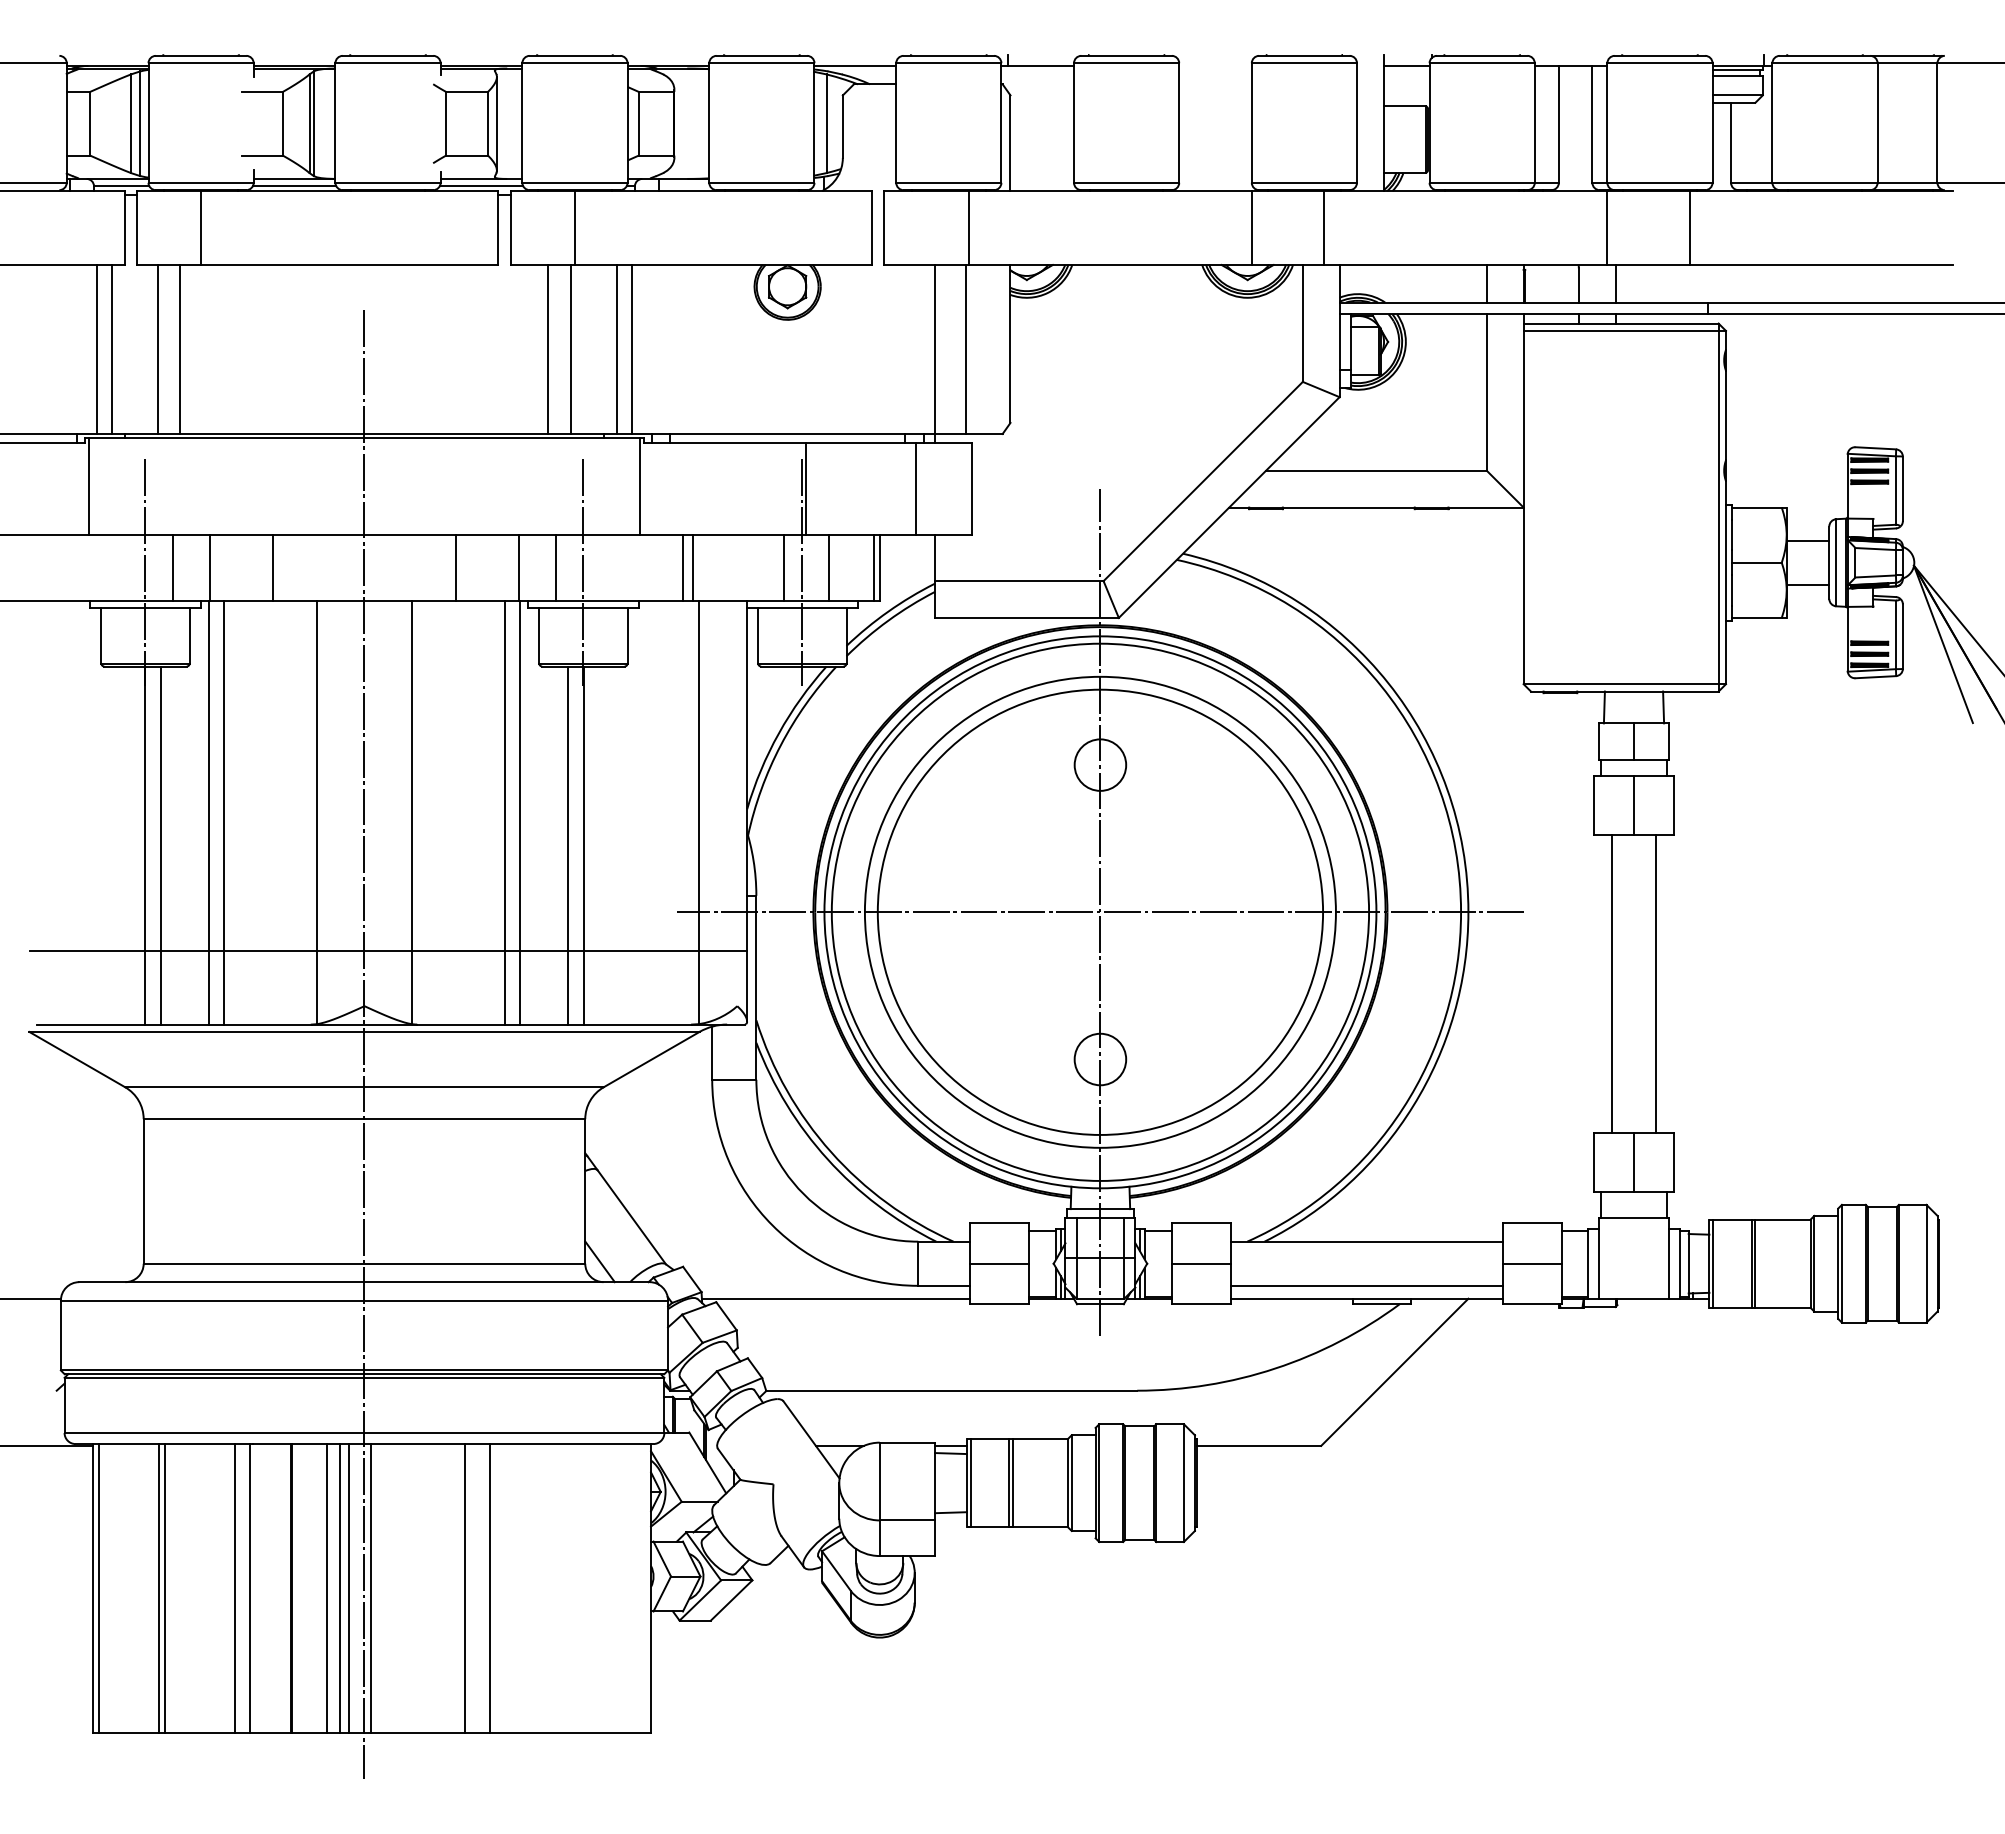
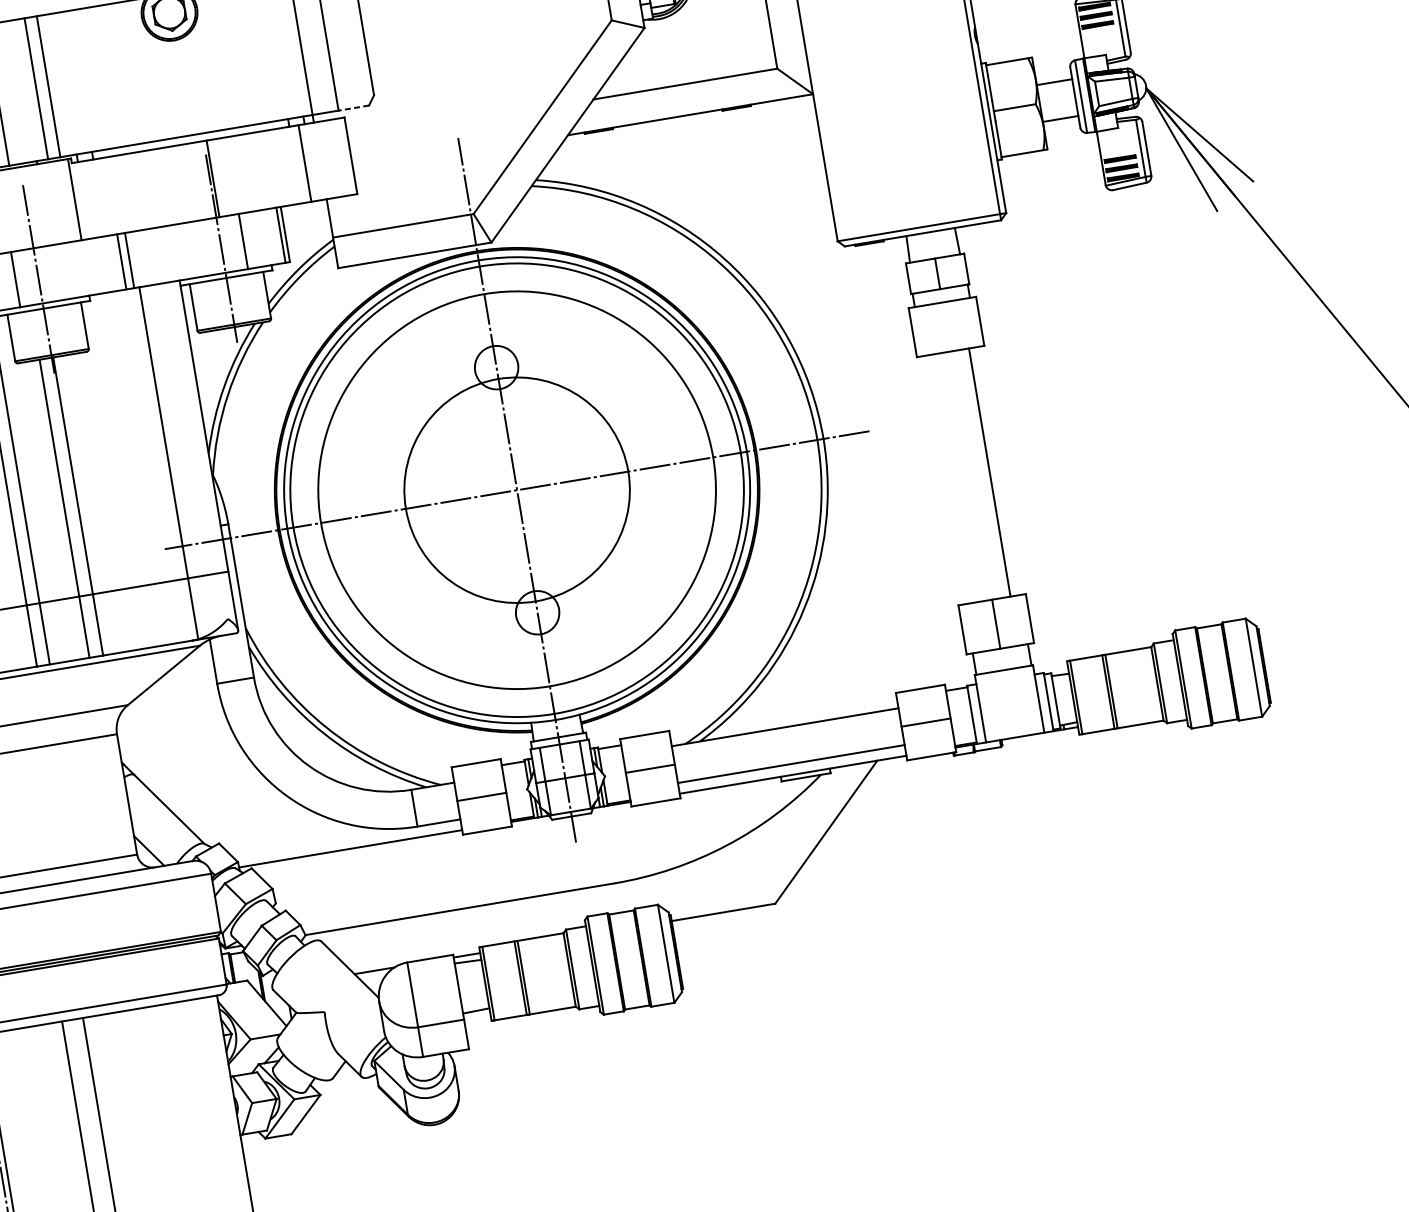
line: (983, 433) -> (353, 107), solid -> dashed
line: (784, 568) -> (206, 247), removed
line: (1634, 805) -> (946, 326), removed
circle: (1100, 911) -> (517, 489), size x0.6
line: (1611, 984) -> (952, 479), removed

